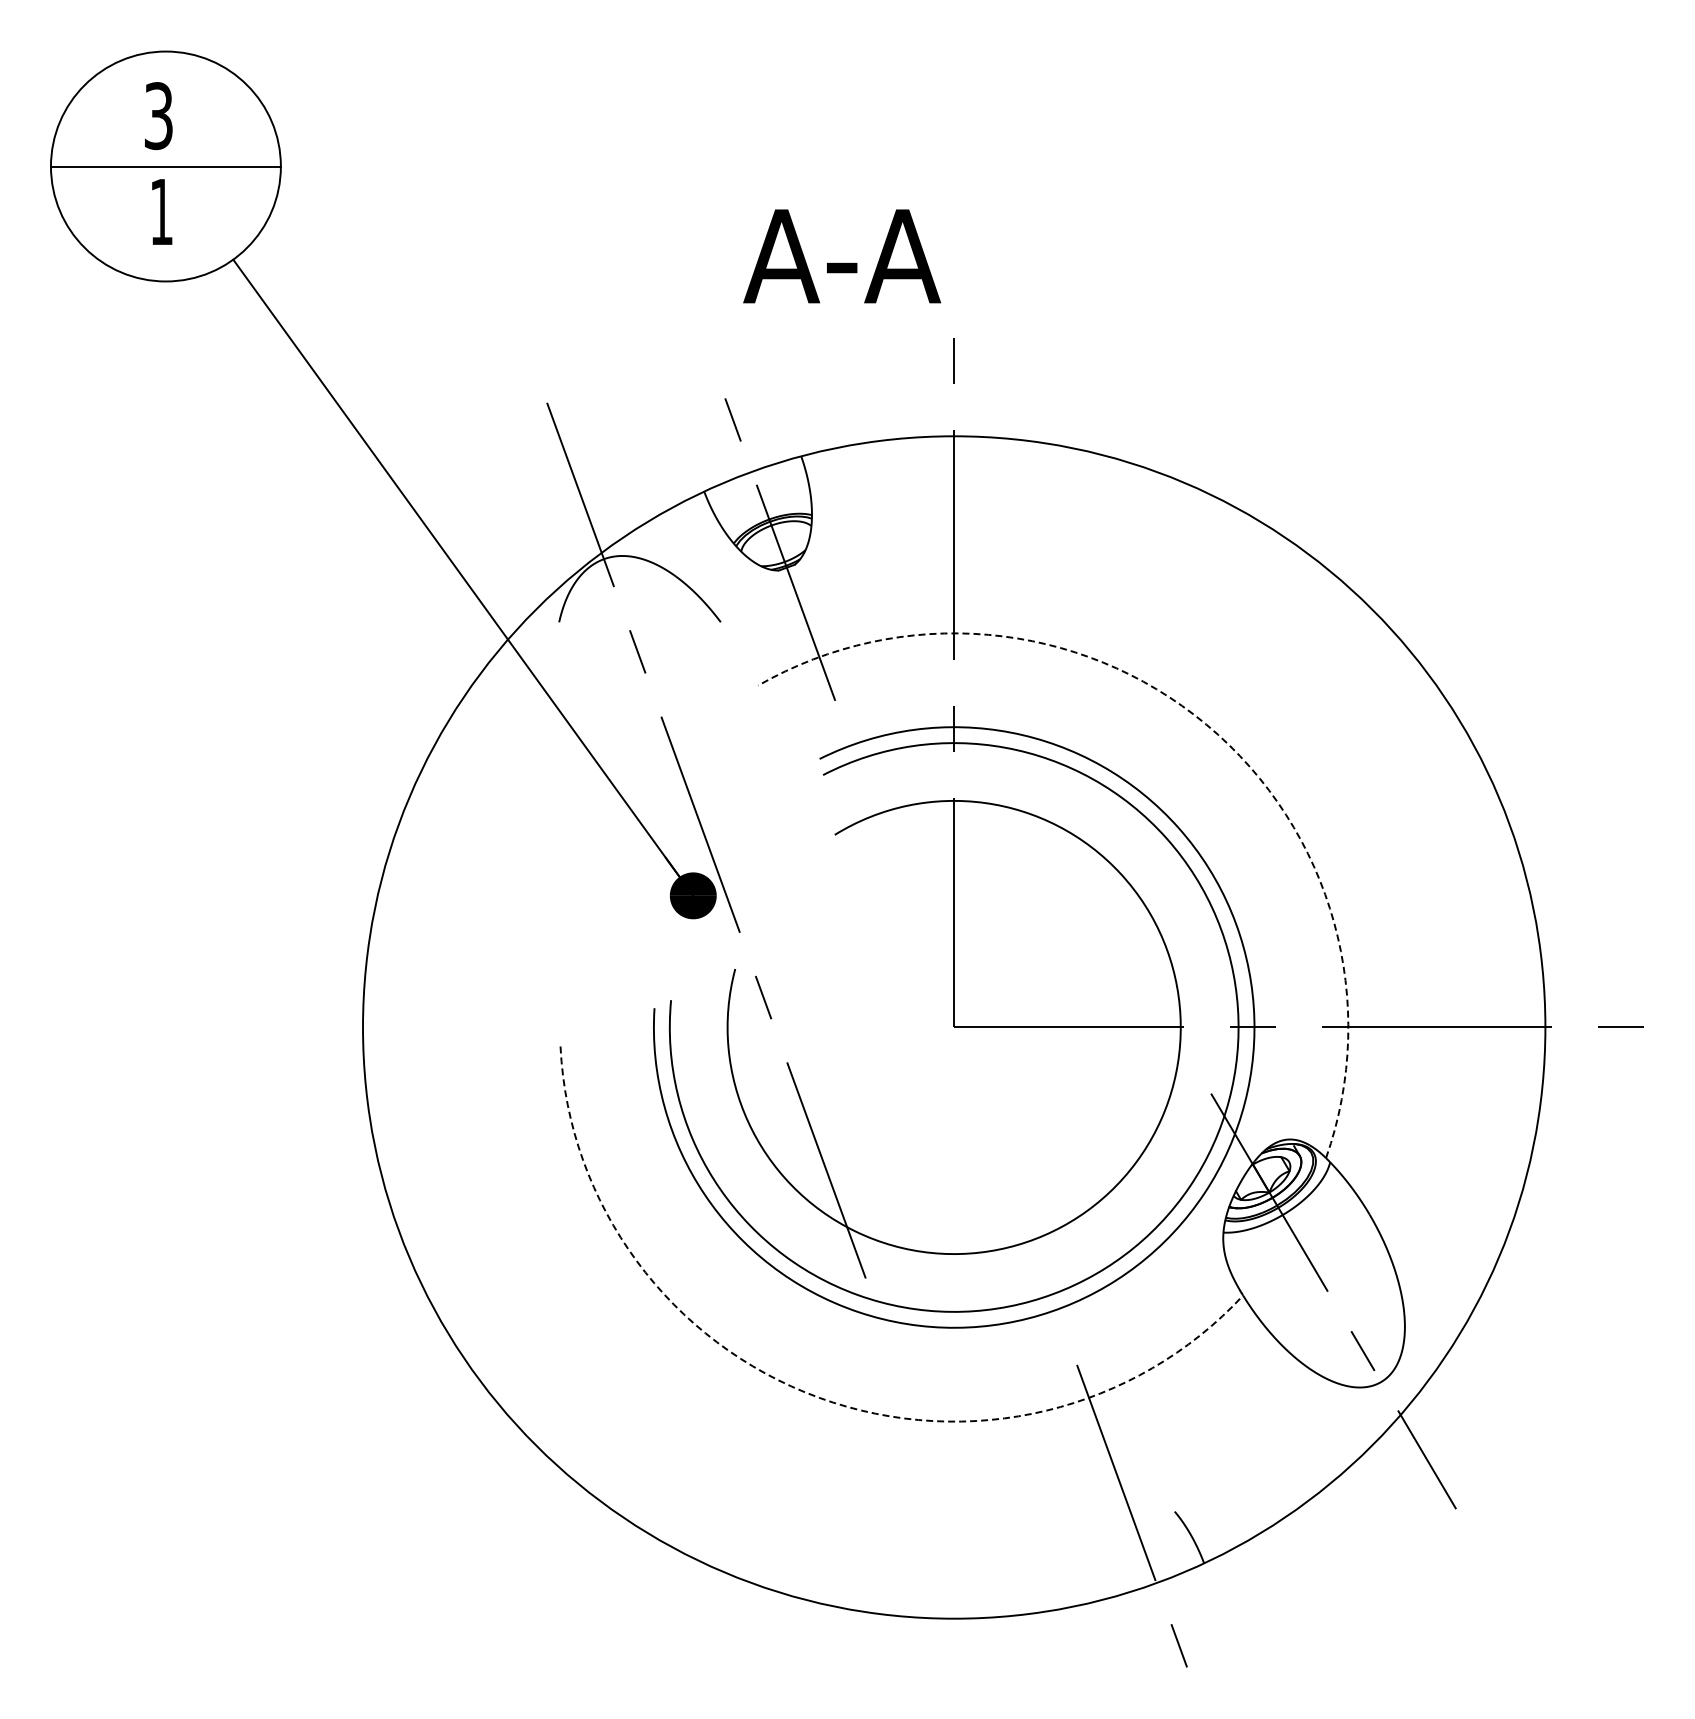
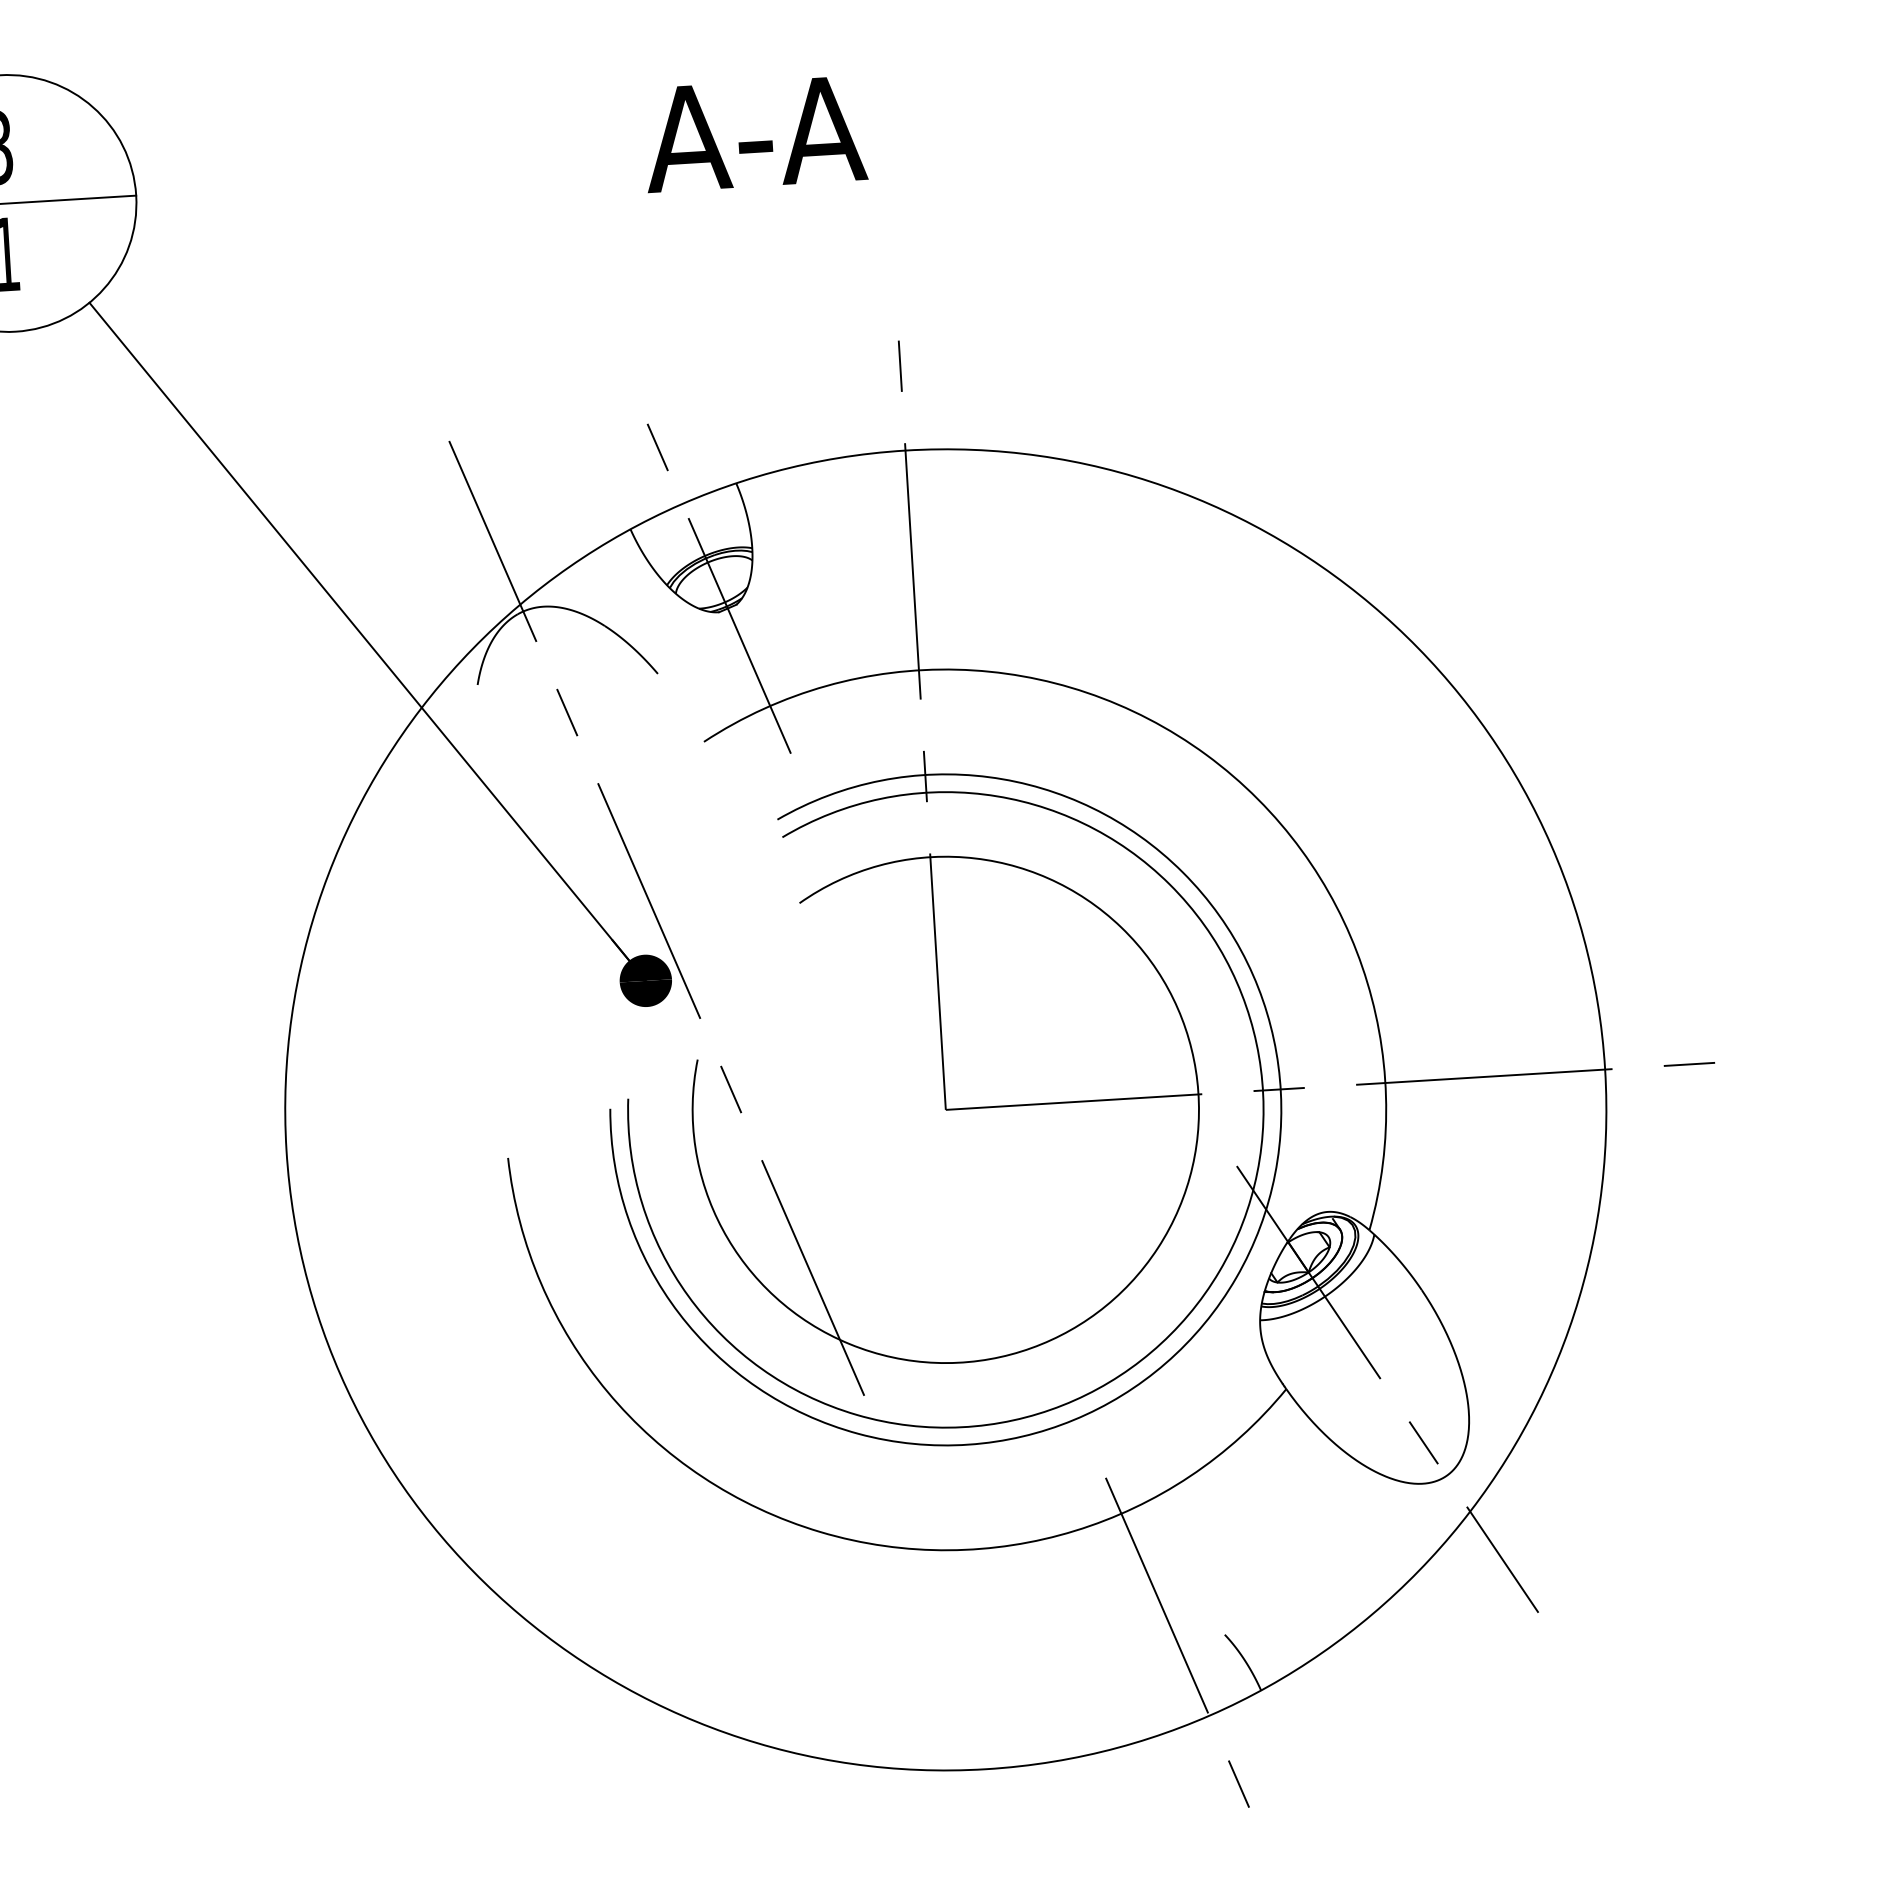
text: (841, 256) -> (754, 134), moved
arc: (1206, 724) -> (1206, 754), dashed -> solid
arc: (819, 1397) -> (820, 1531), dashed -> solid

